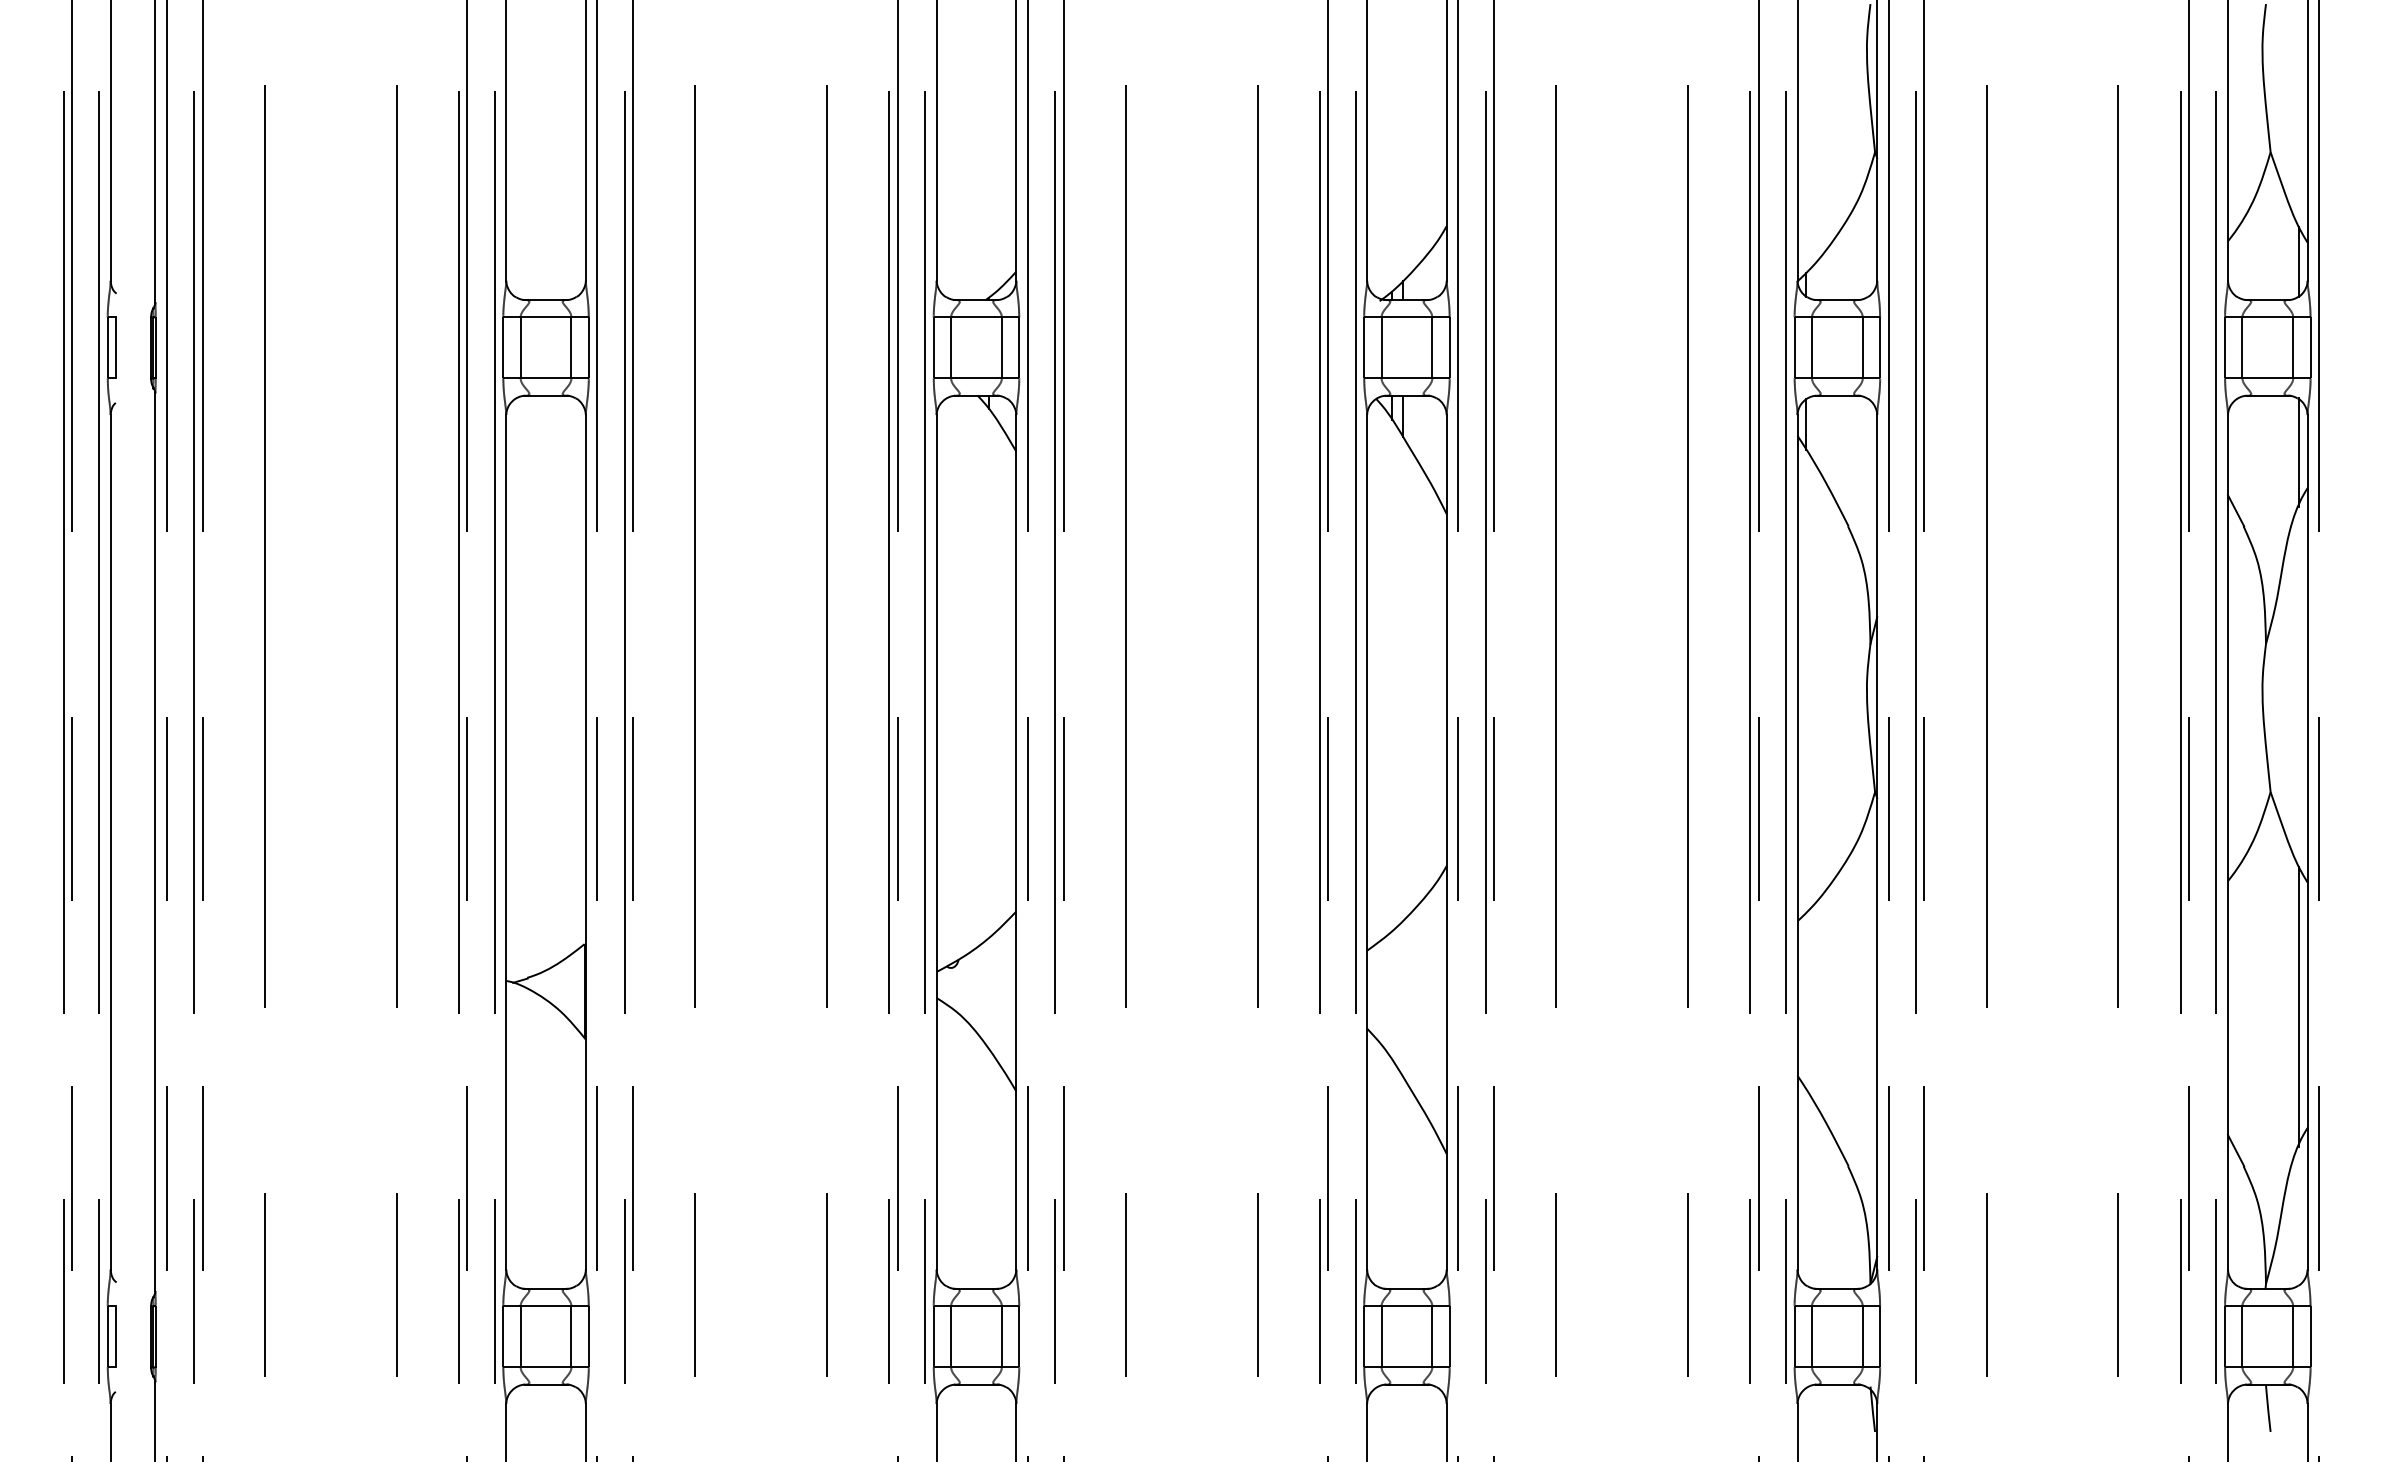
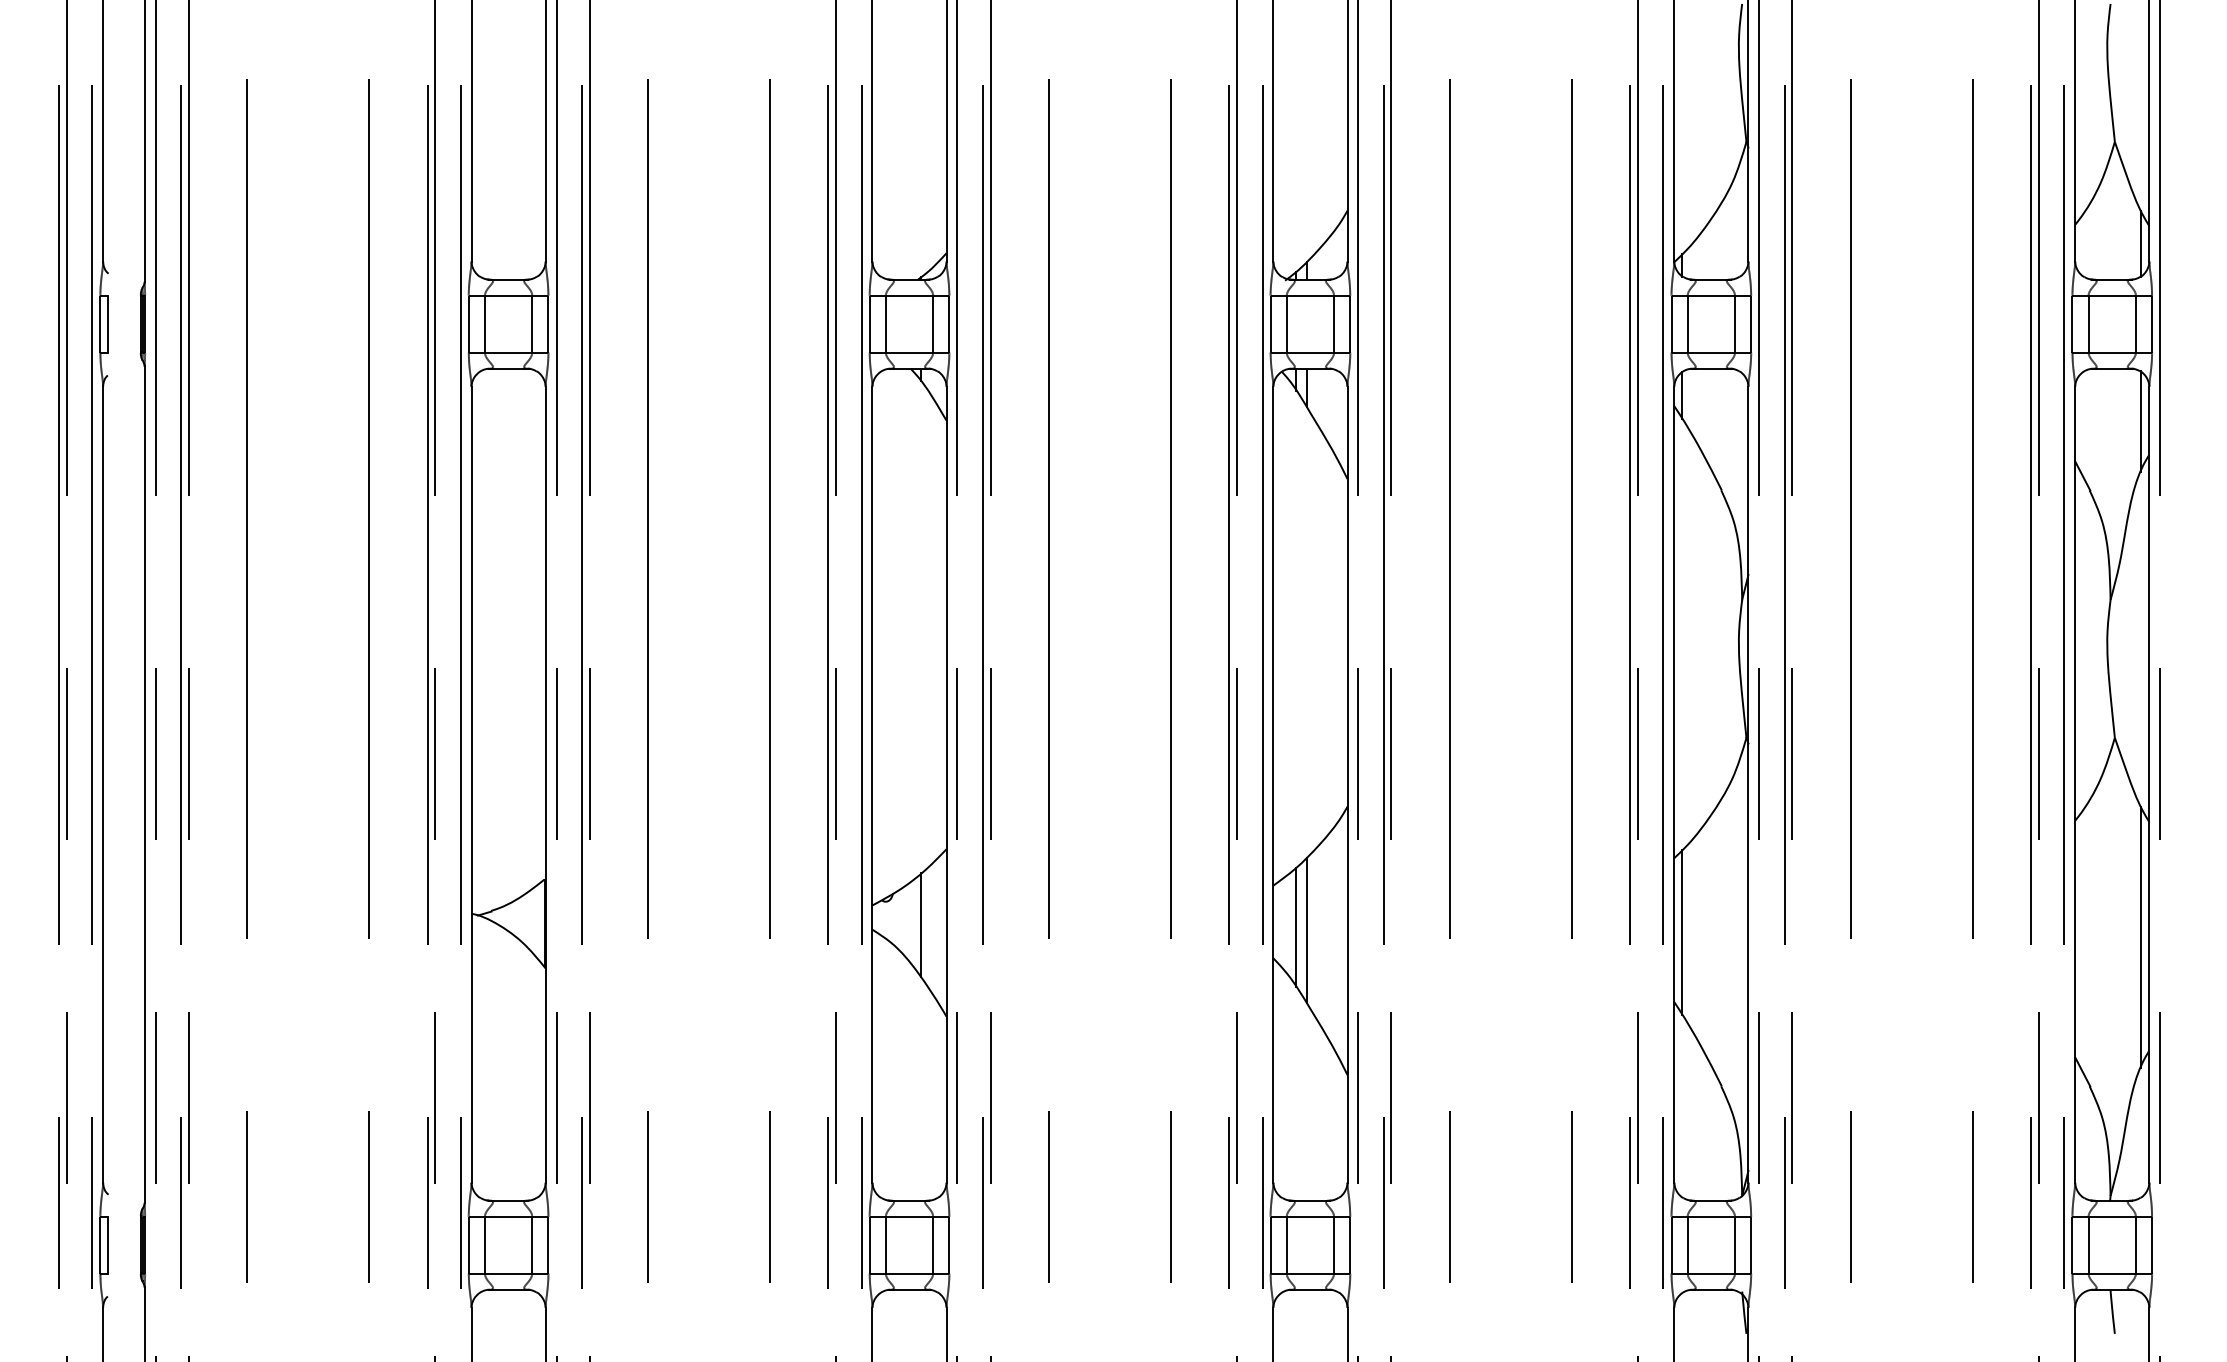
line: (988, 993) -> (920, 925), added
line: (1391, 995) -> (1296, 927), added
line: (1403, 998) -> (1307, 930), added
line: (1806, 1000) -> (1682, 932), added

